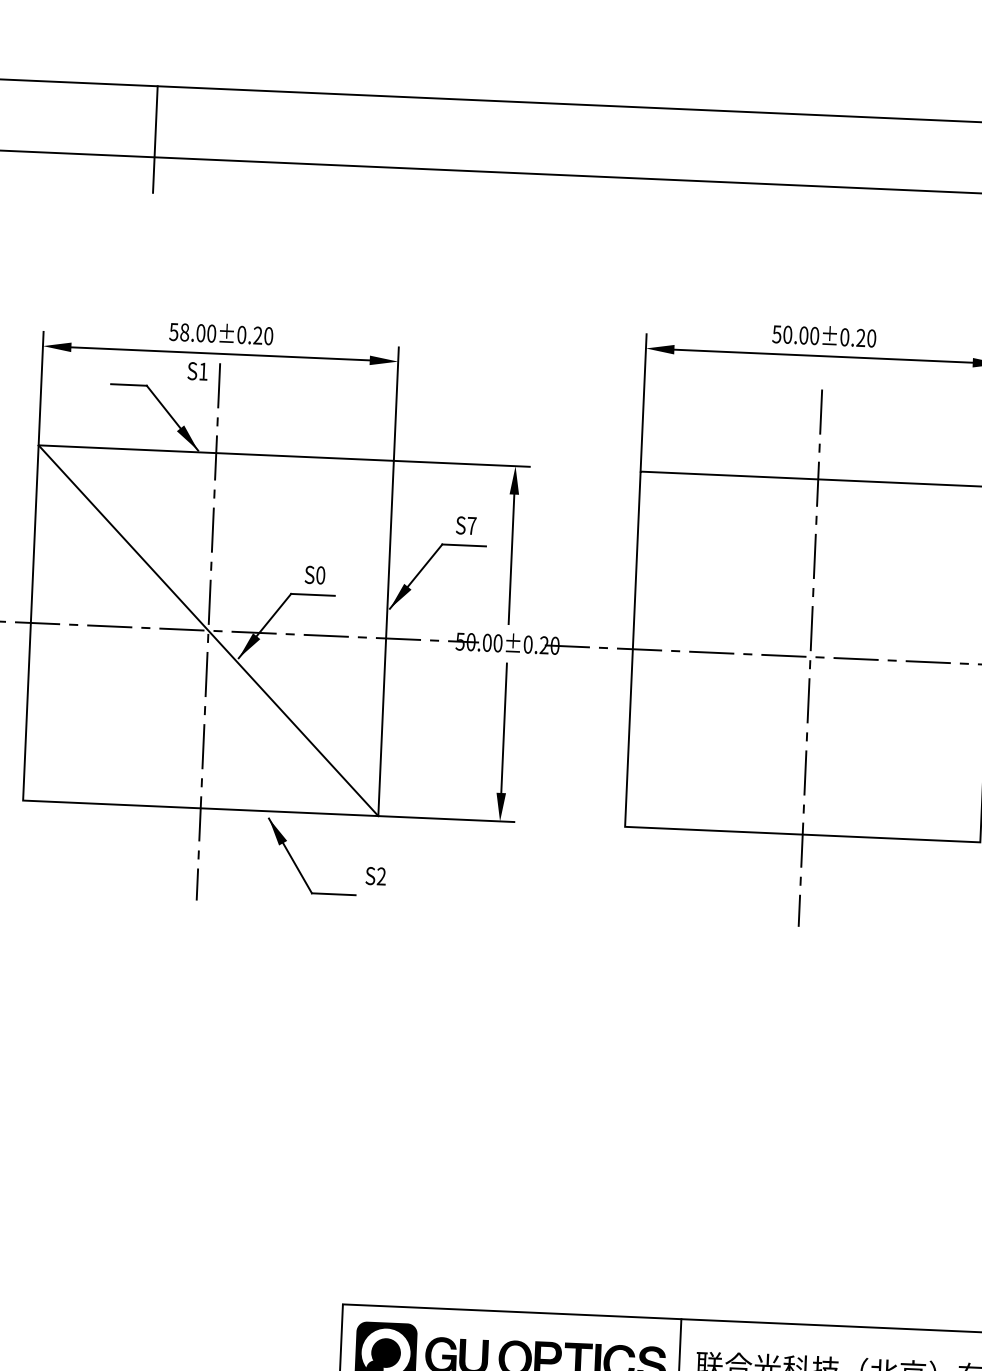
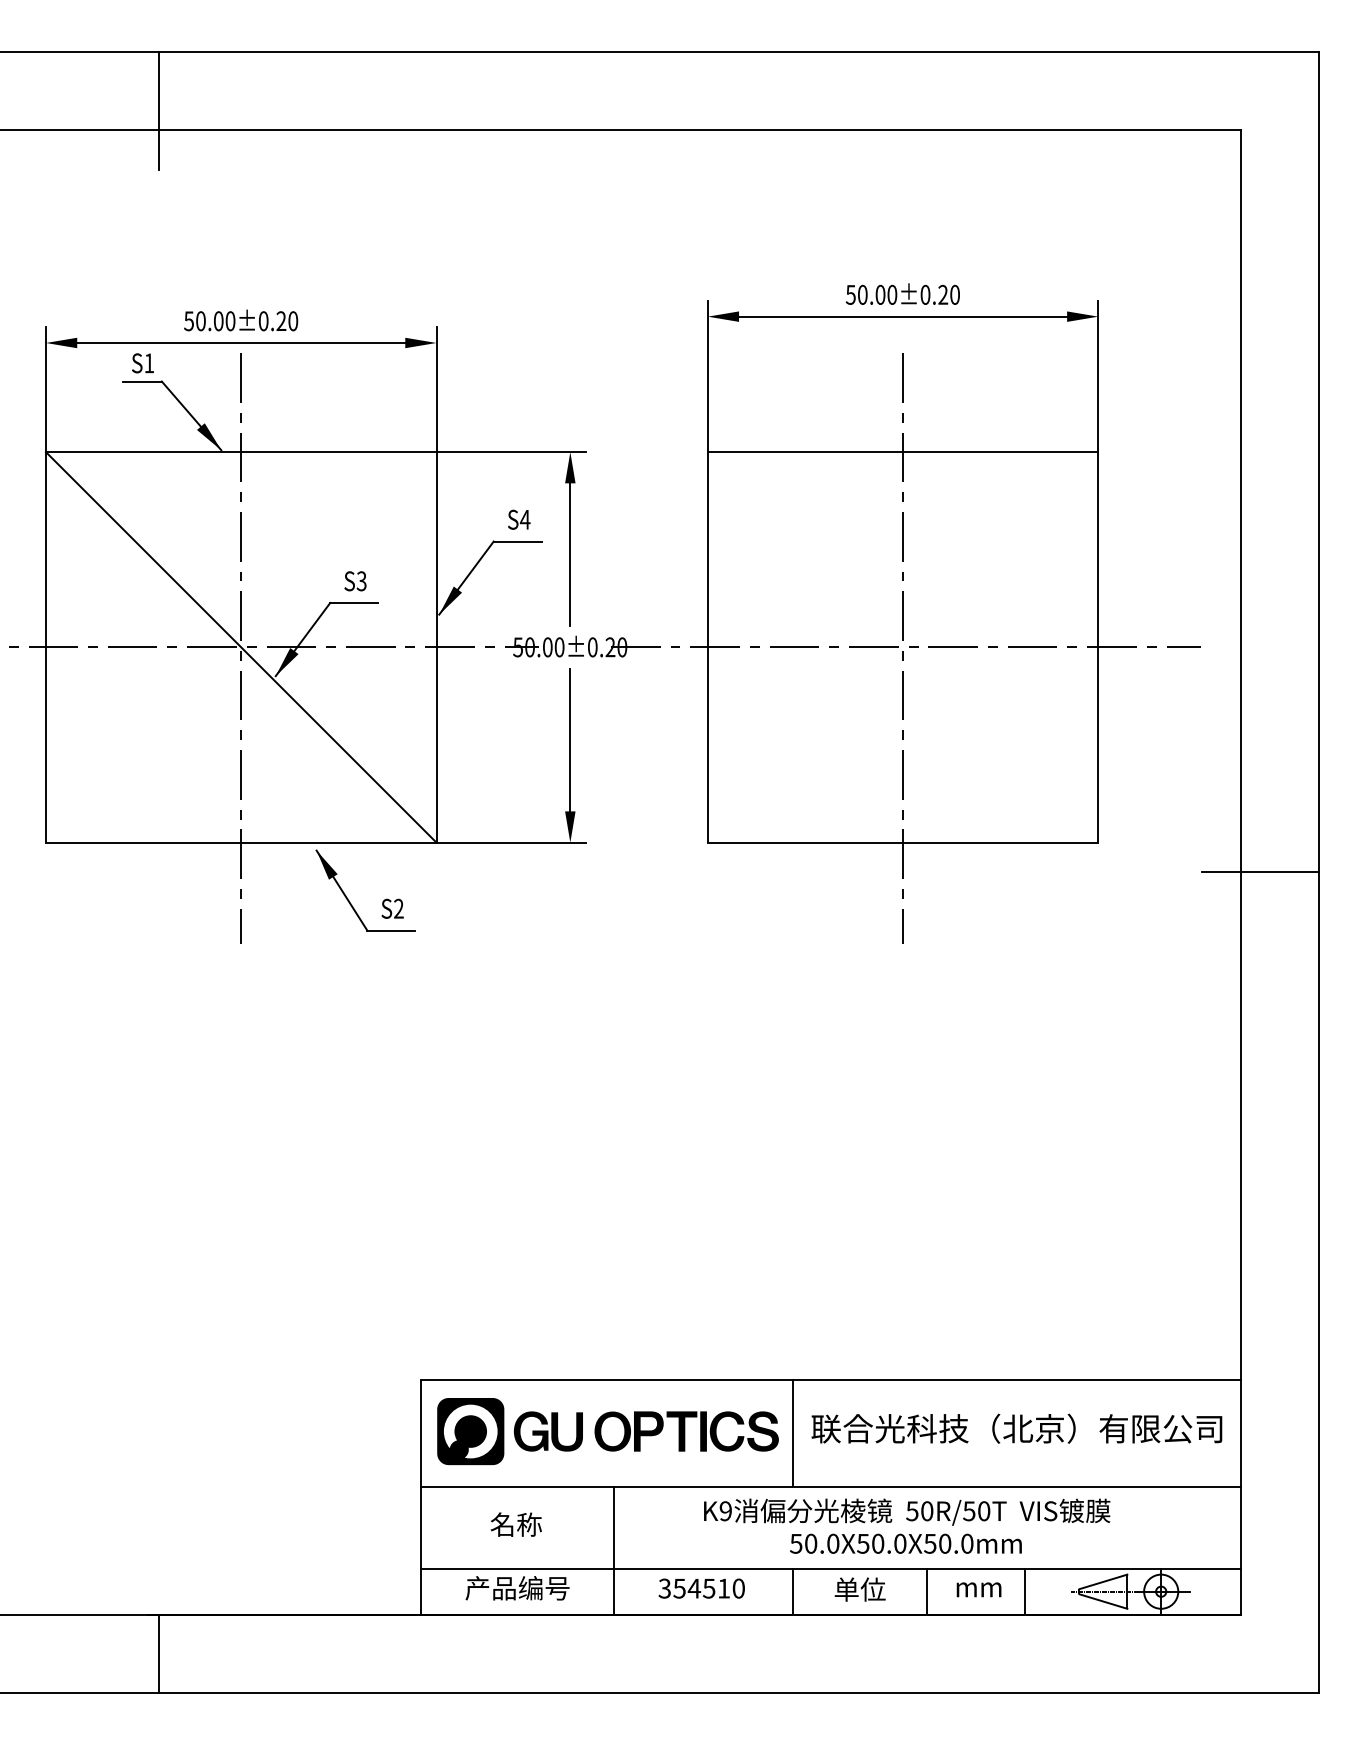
text: (184, 332) -> (200, 321), 58.00±0.20 -> 50.00±0.20
text: (197, 371) -> (142, 363), moved
text: (472, 525) -> (525, 519), S7 -> S4
text: (320, 575) -> (361, 581), S0 -> S3
text: (375, 875) -> (392, 908), moved

